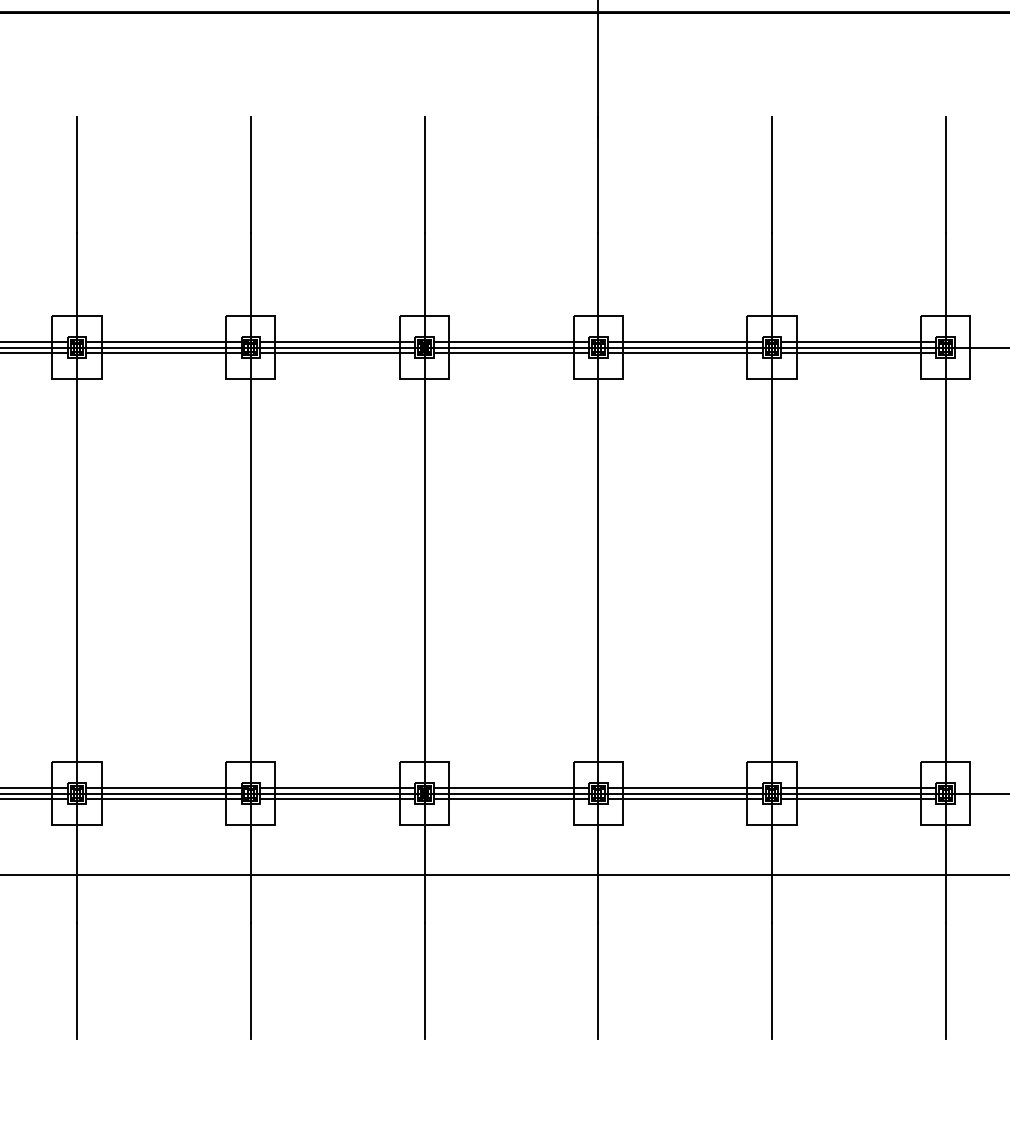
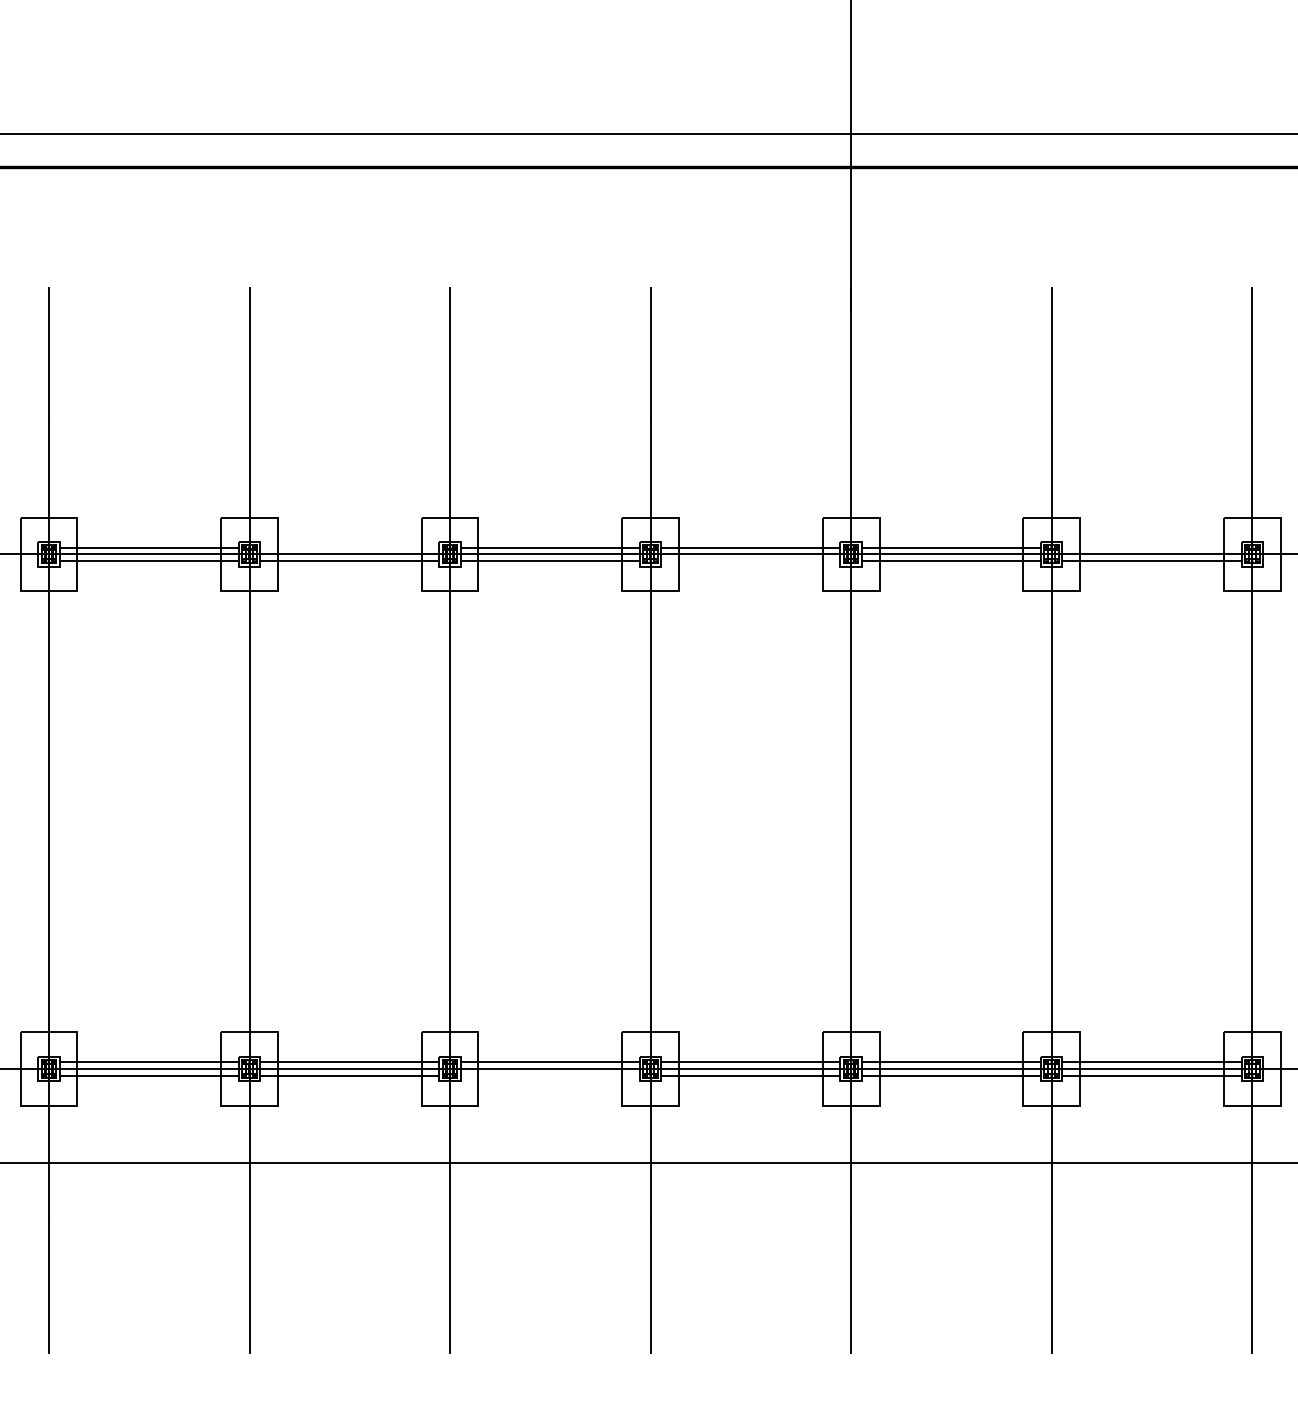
line: (163, 341) -> (349, 547), removed
line: (858, 341) -> (1151, 547), removed
line: (511, 353) -> (750, 560), removed
line: (336, 799) -> (549, 1075), removed

